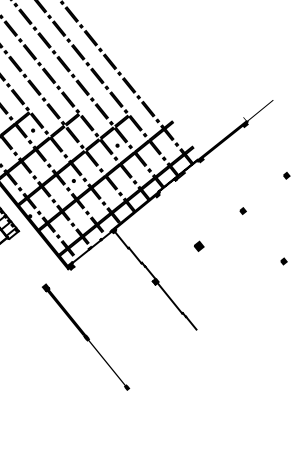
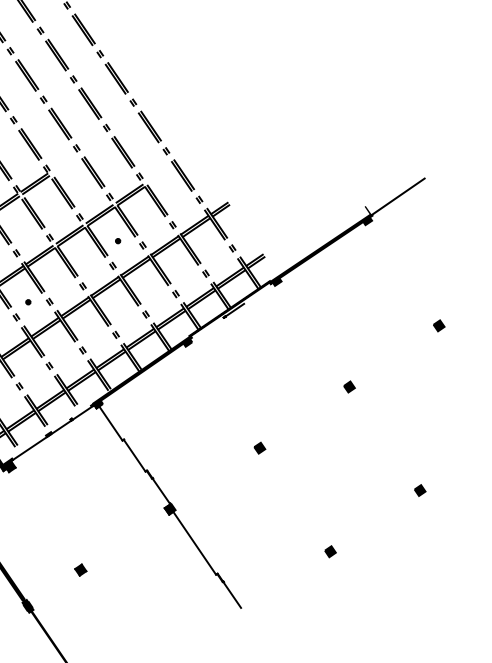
part: (199, 246) -> (260, 448), size x0.62
part: (240, 296) -> (331, 551), added
part: (112, 316) -> (81, 569), added

